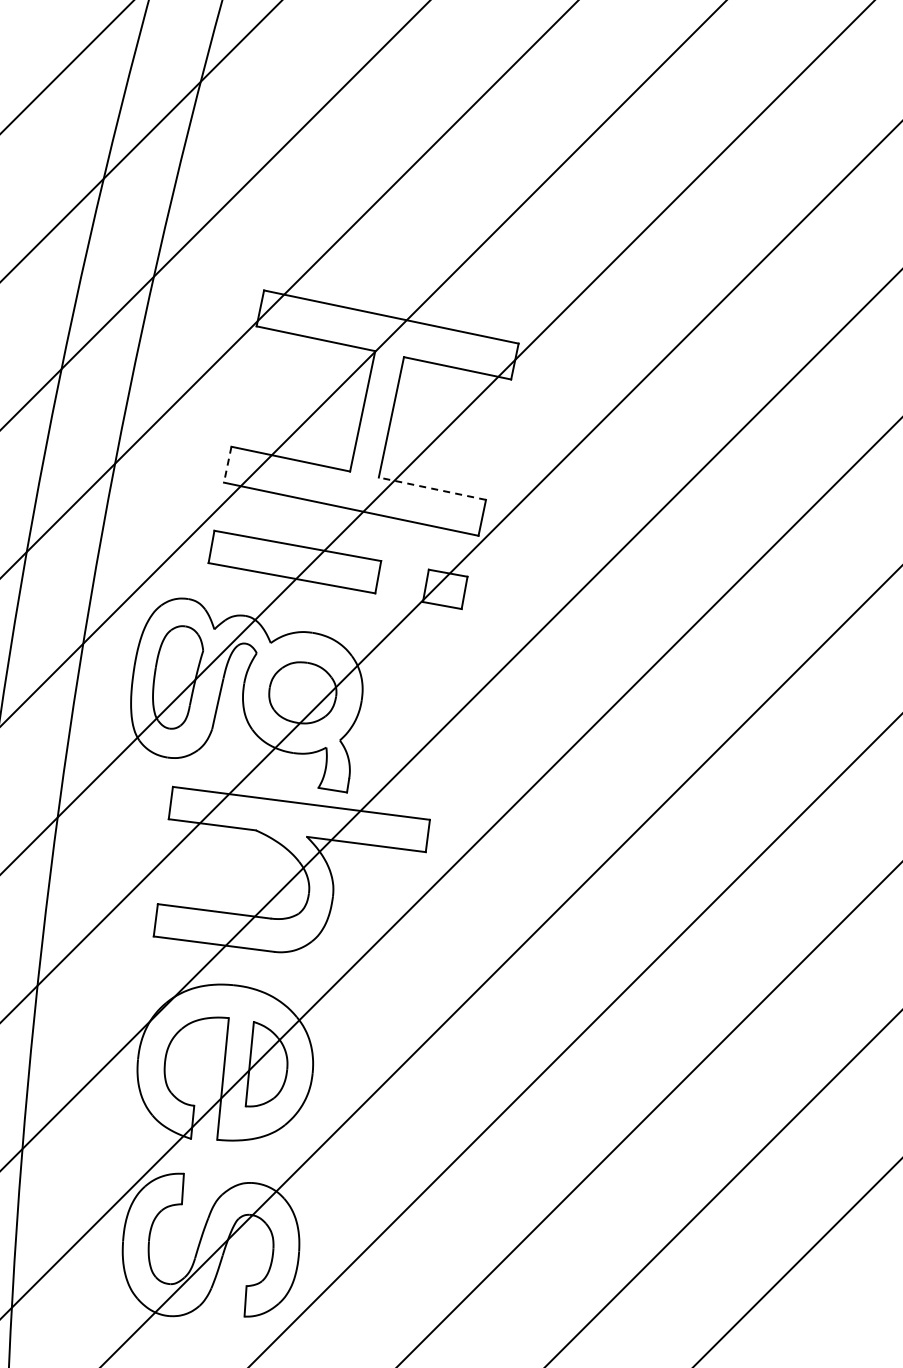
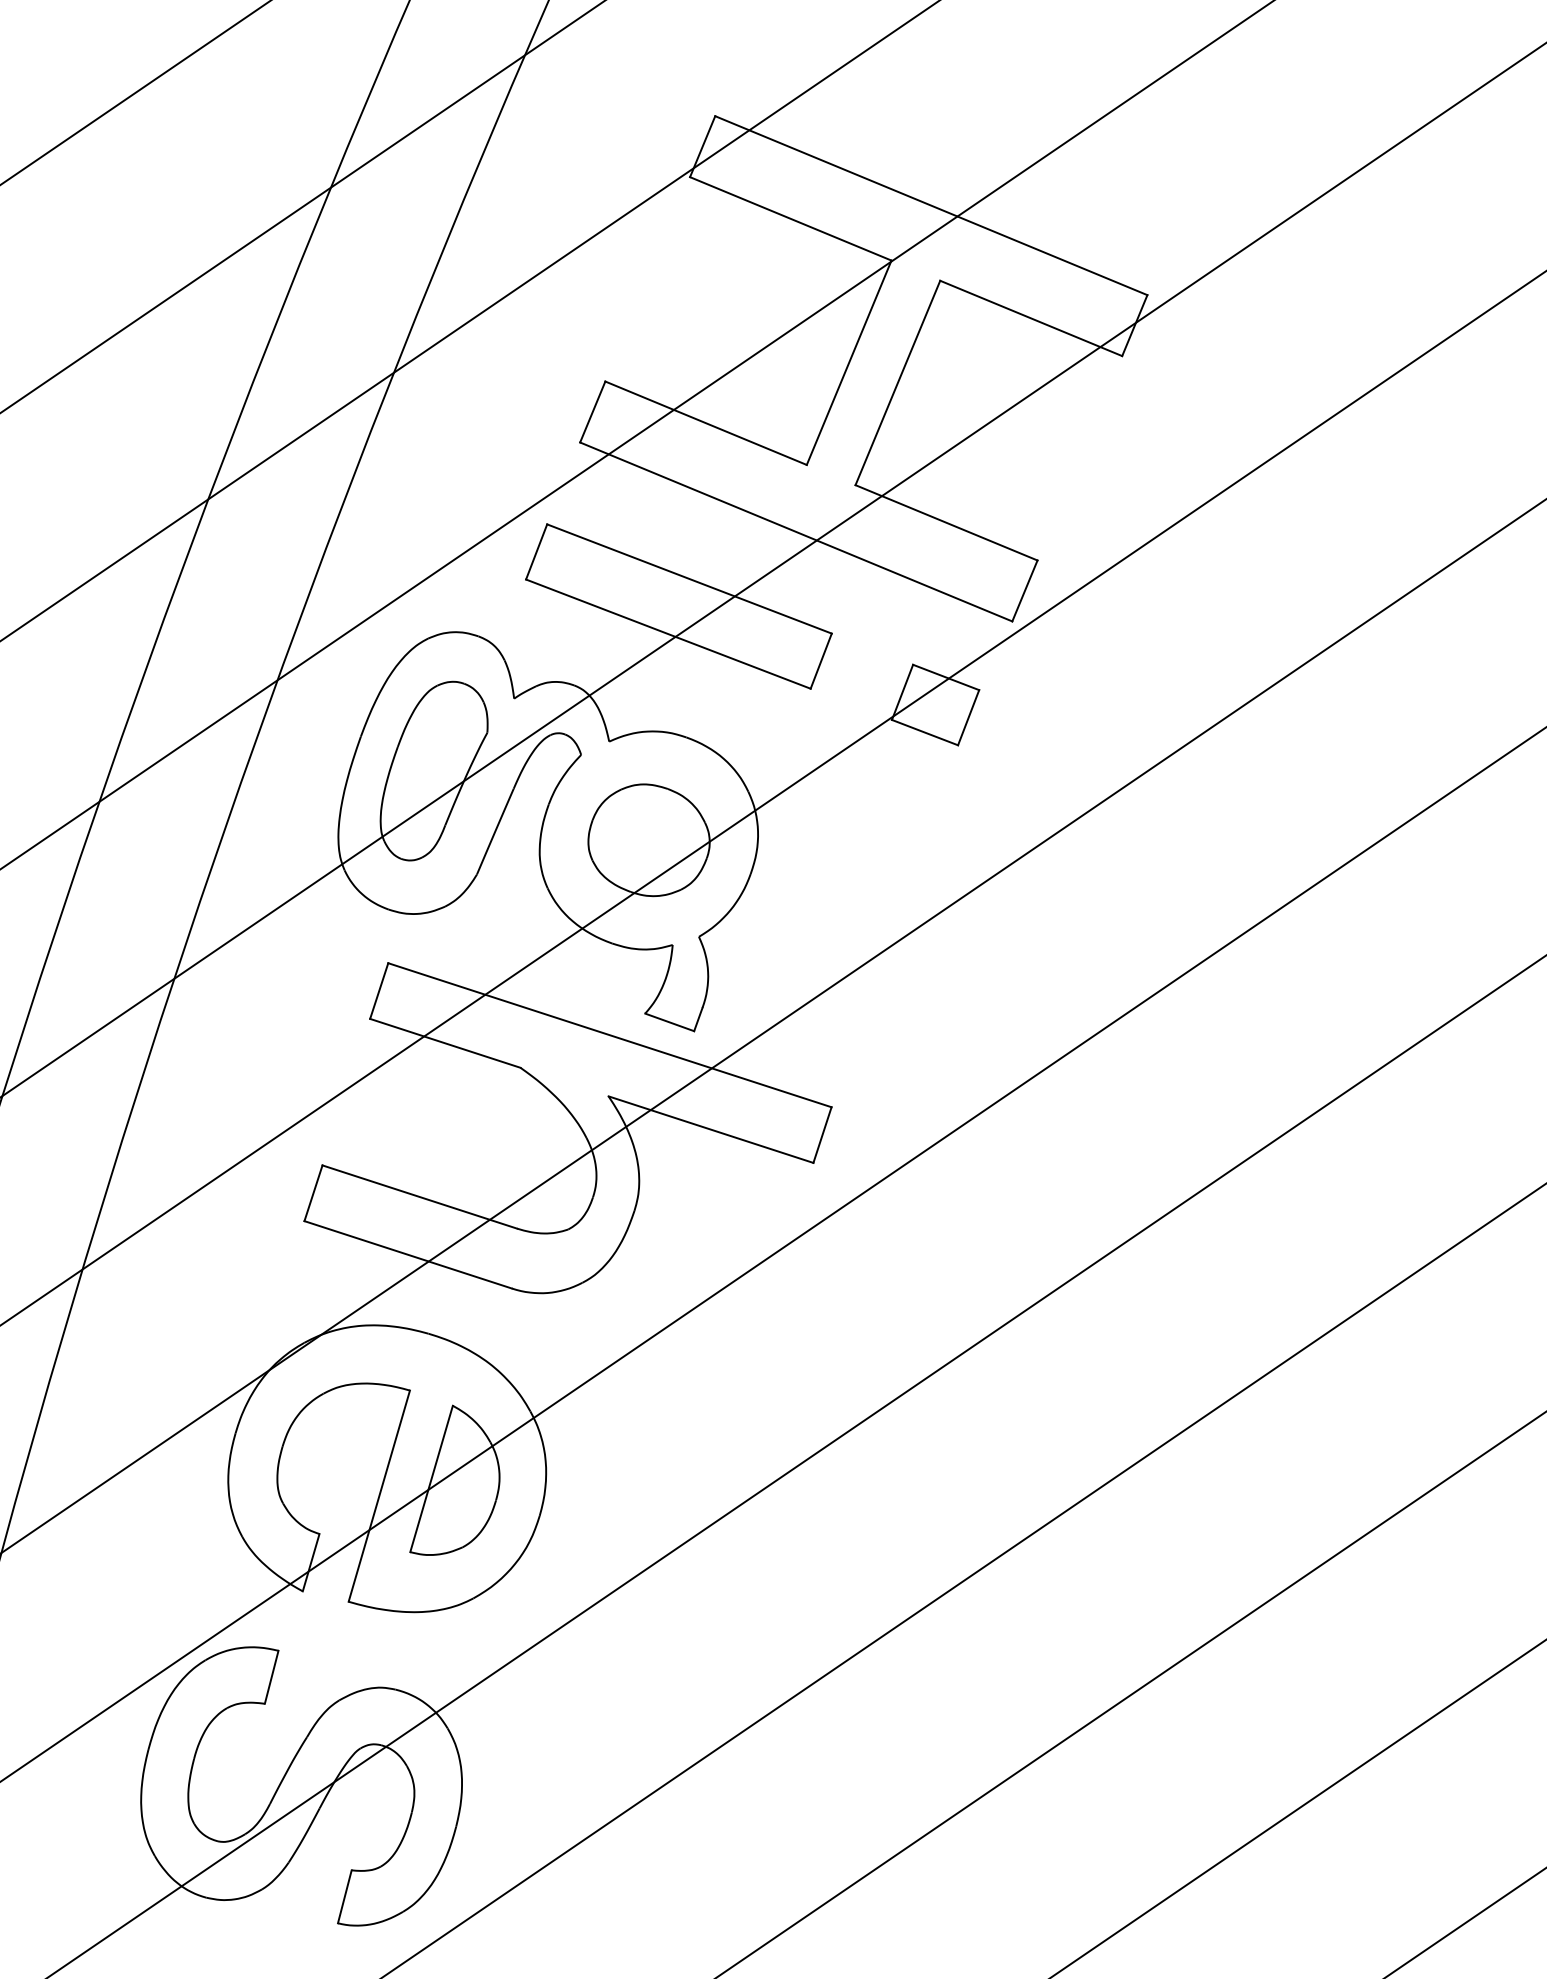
line: (227, 465) -> (592, 413), dashed -> solid
line: (432, 488) -> (946, 522), dashed -> solid

